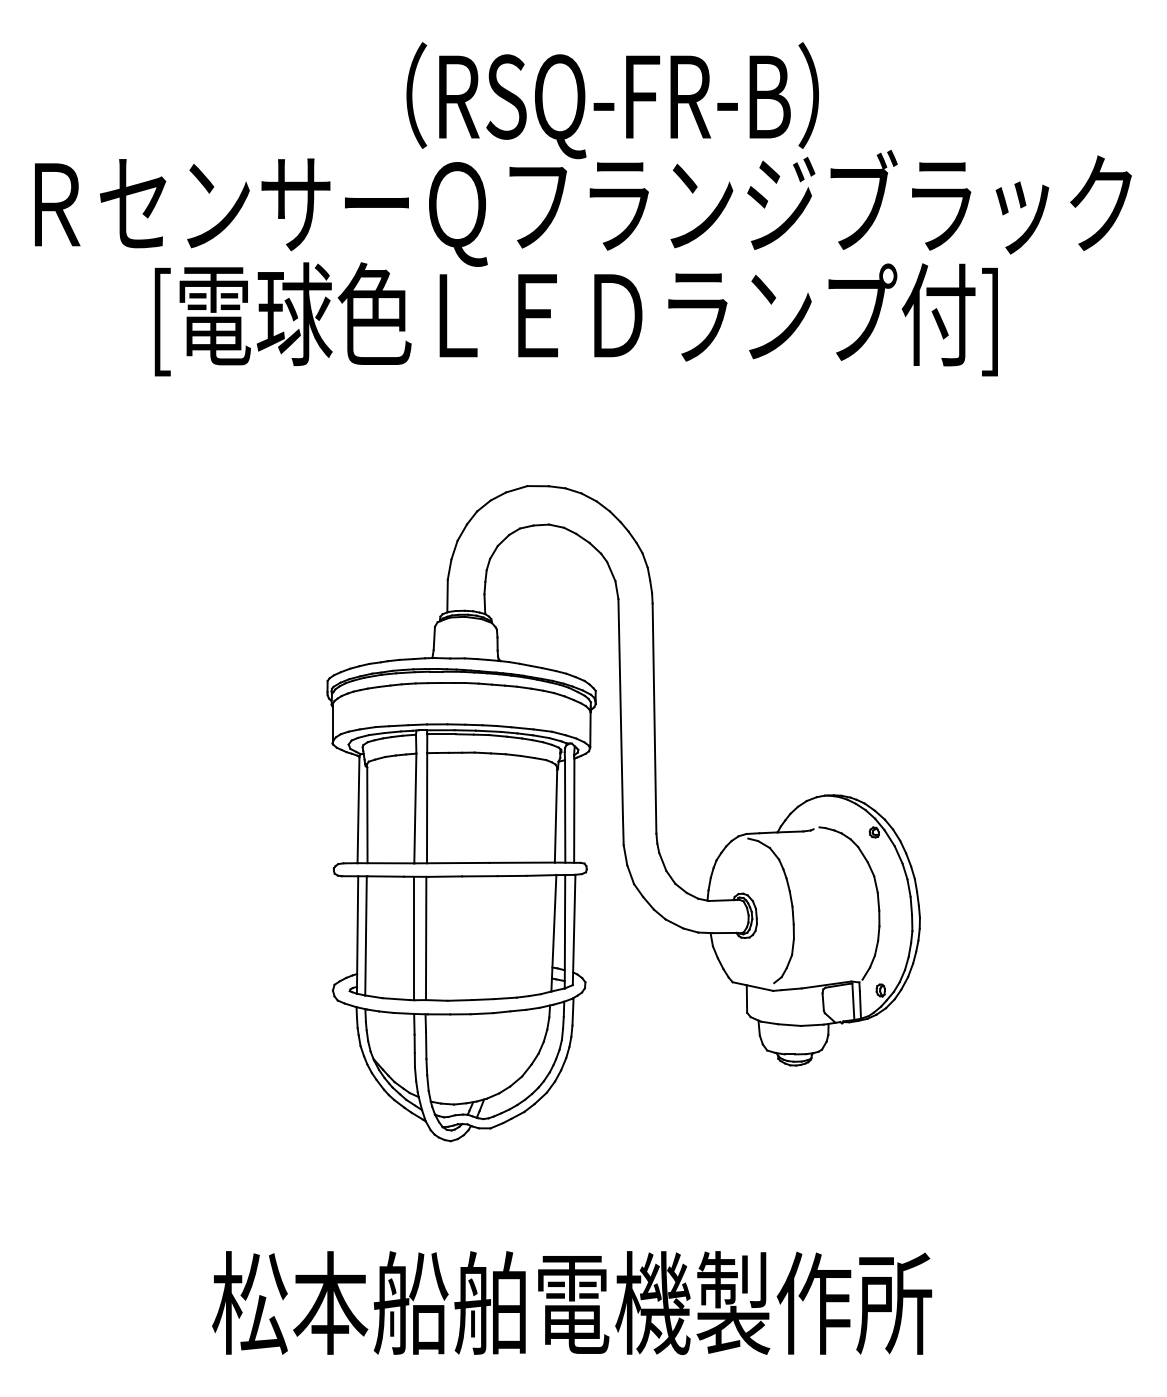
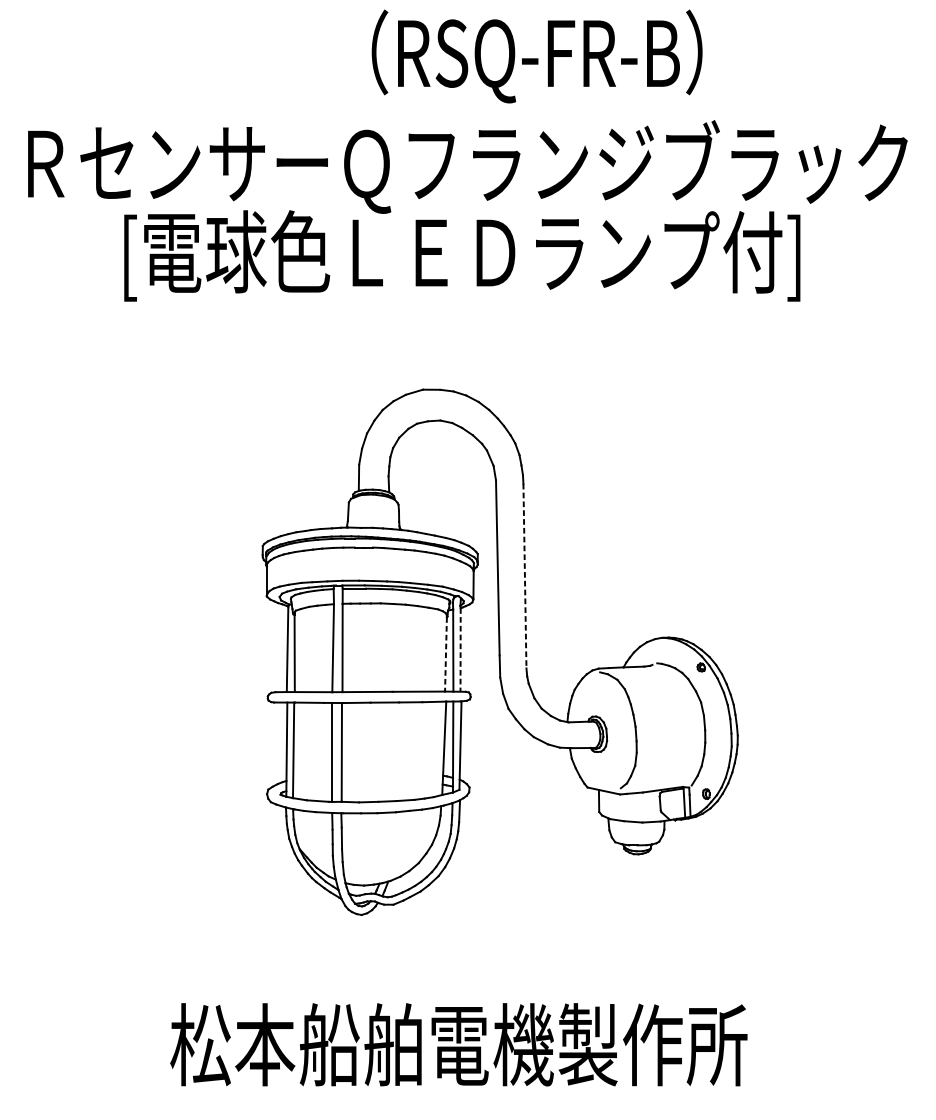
text: (612, 100) -> (536, 56), moved
line: (654, 719) -> (524, 576), solid -> dashed
line: (574, 811) -> (460, 650), solid -> dashed
line: (556, 816) -> (446, 654), solid -> dashed

